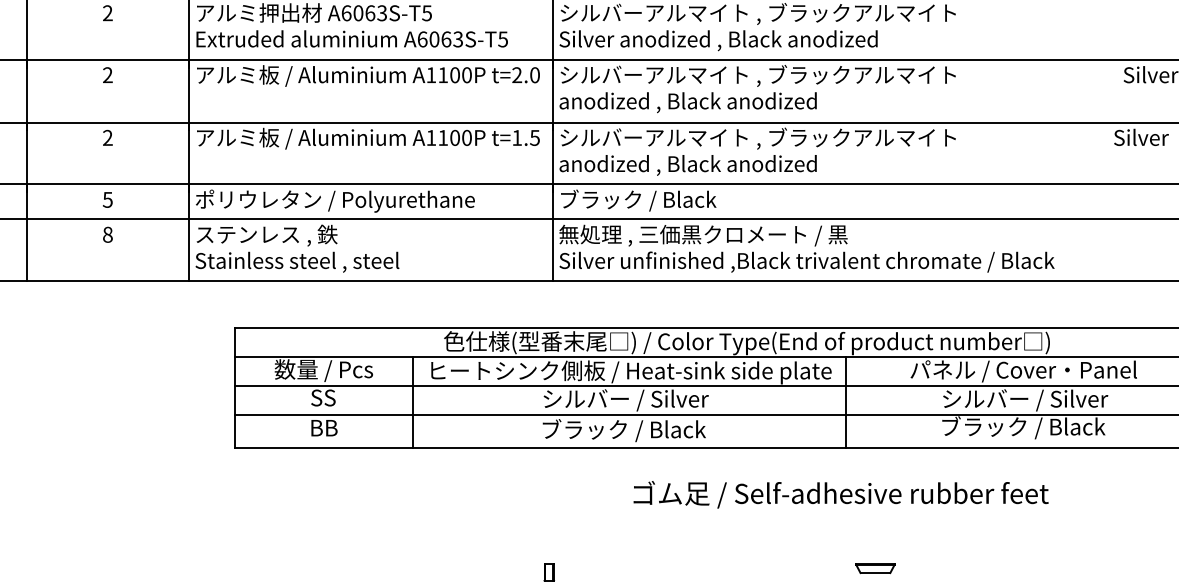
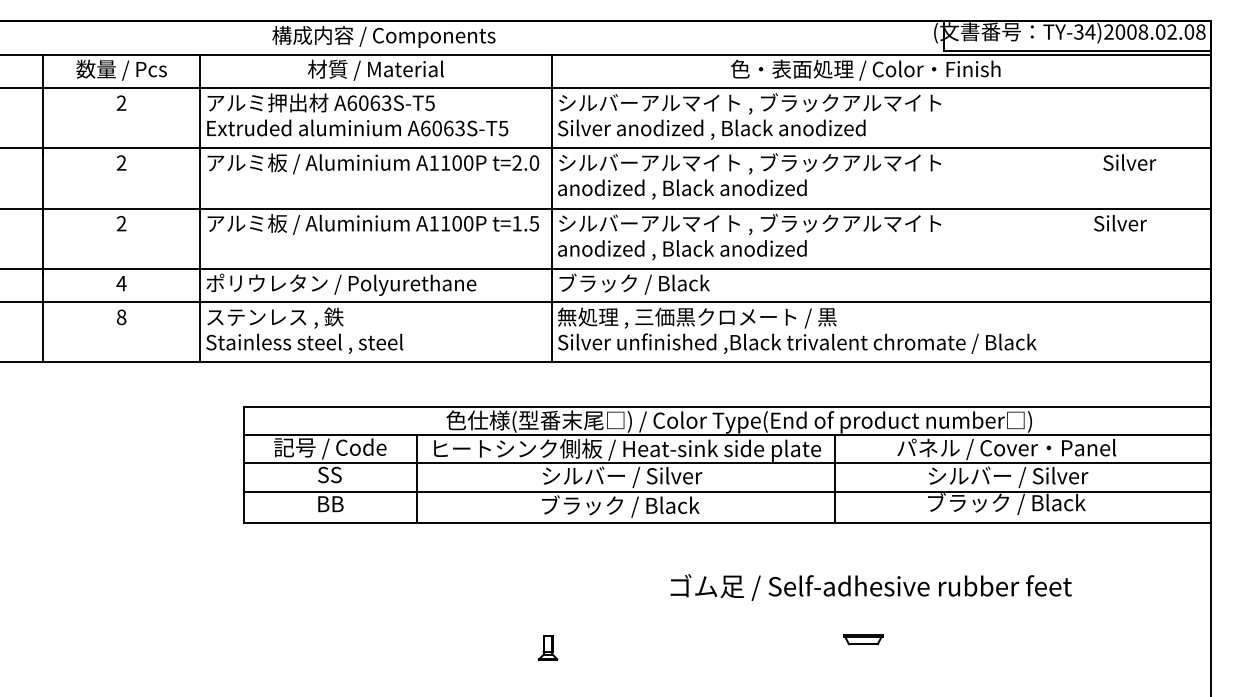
text: (107, 199) -> (121, 283), 5 -> 4
text: (324, 370) -> (330, 448), 数量 / Pcs -> 記号 / Code
text: (840, 494) -> (870, 587), moved

